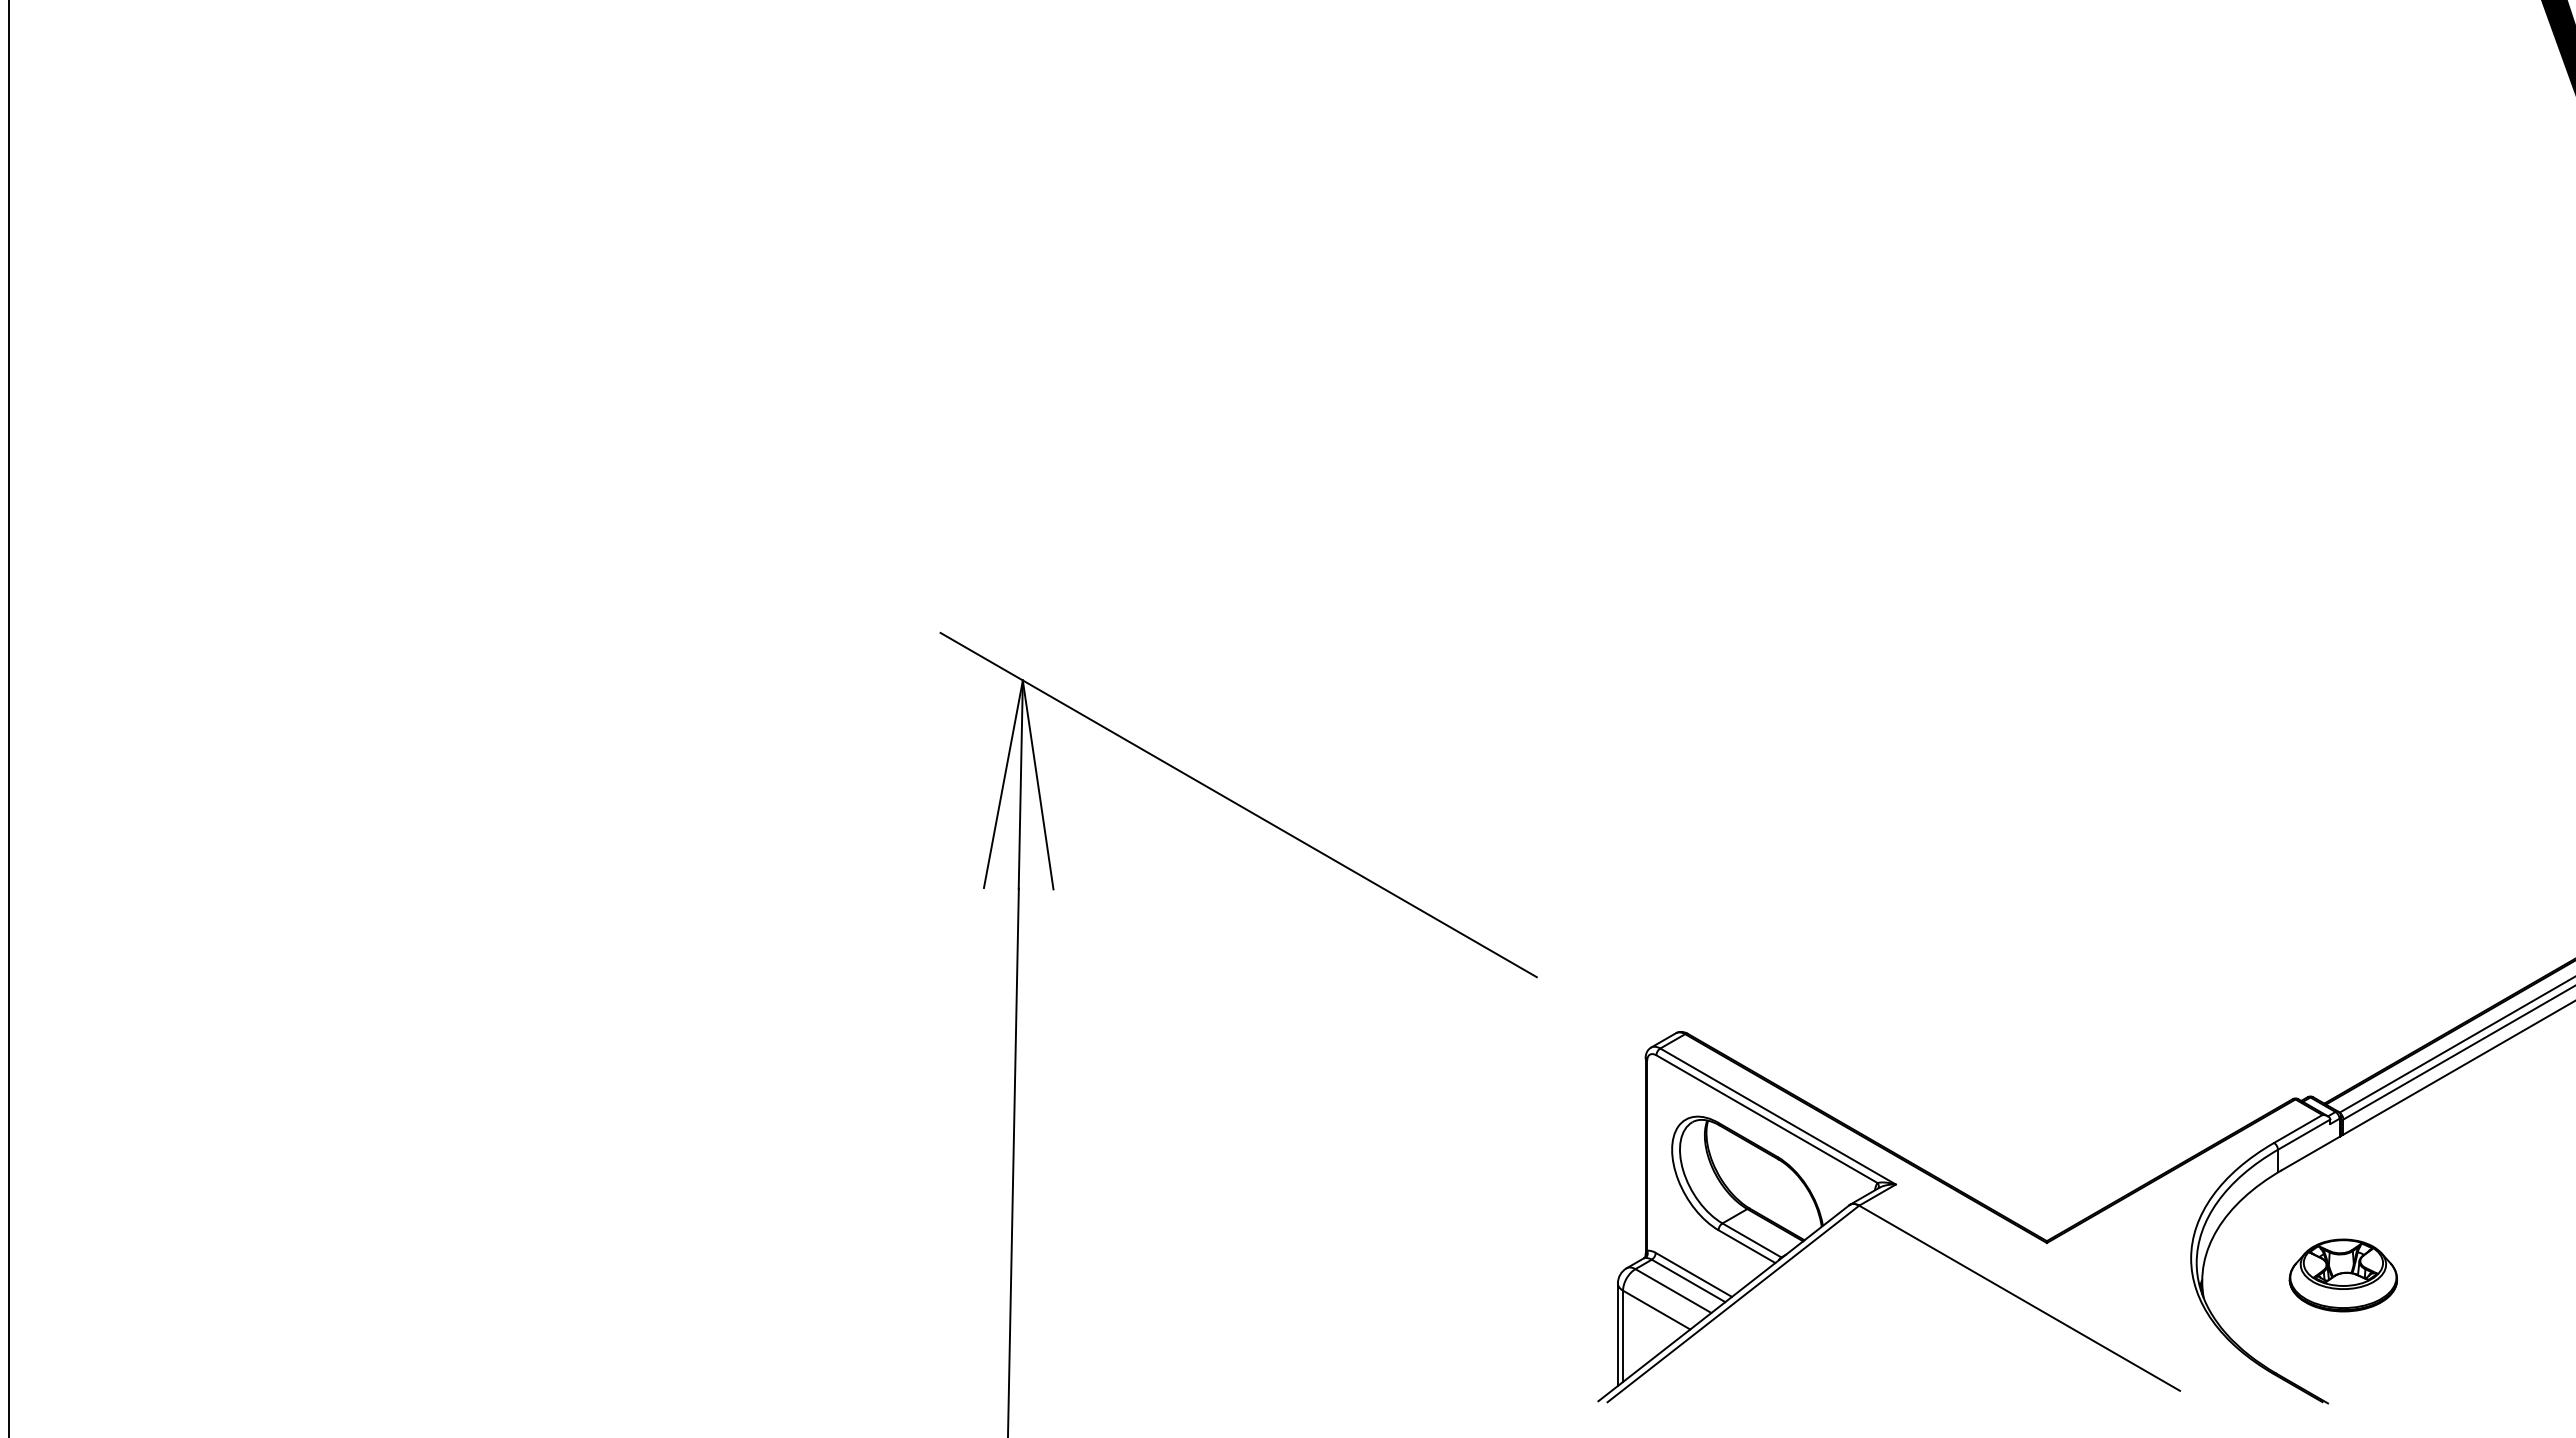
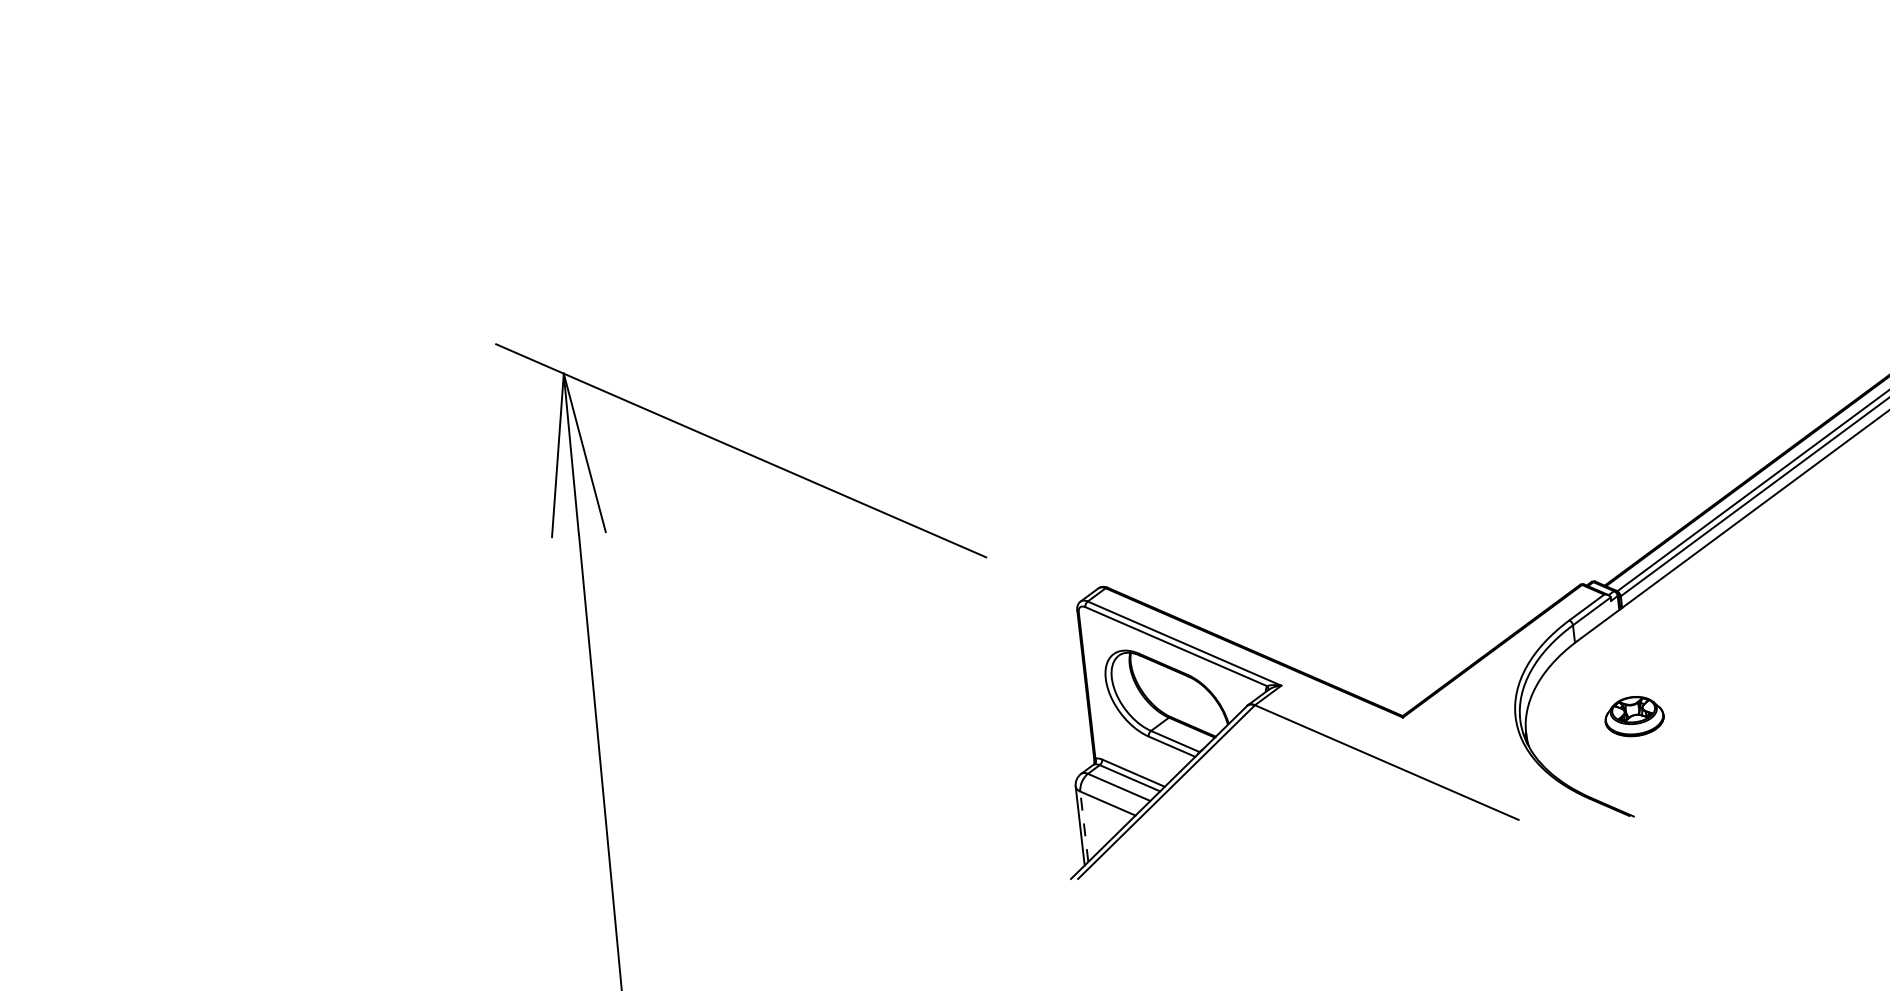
part: (2342, 1275) -> (1633, 716), size x0.7
line: (1623, 1336) -> (1084, 826), solid -> dashed

